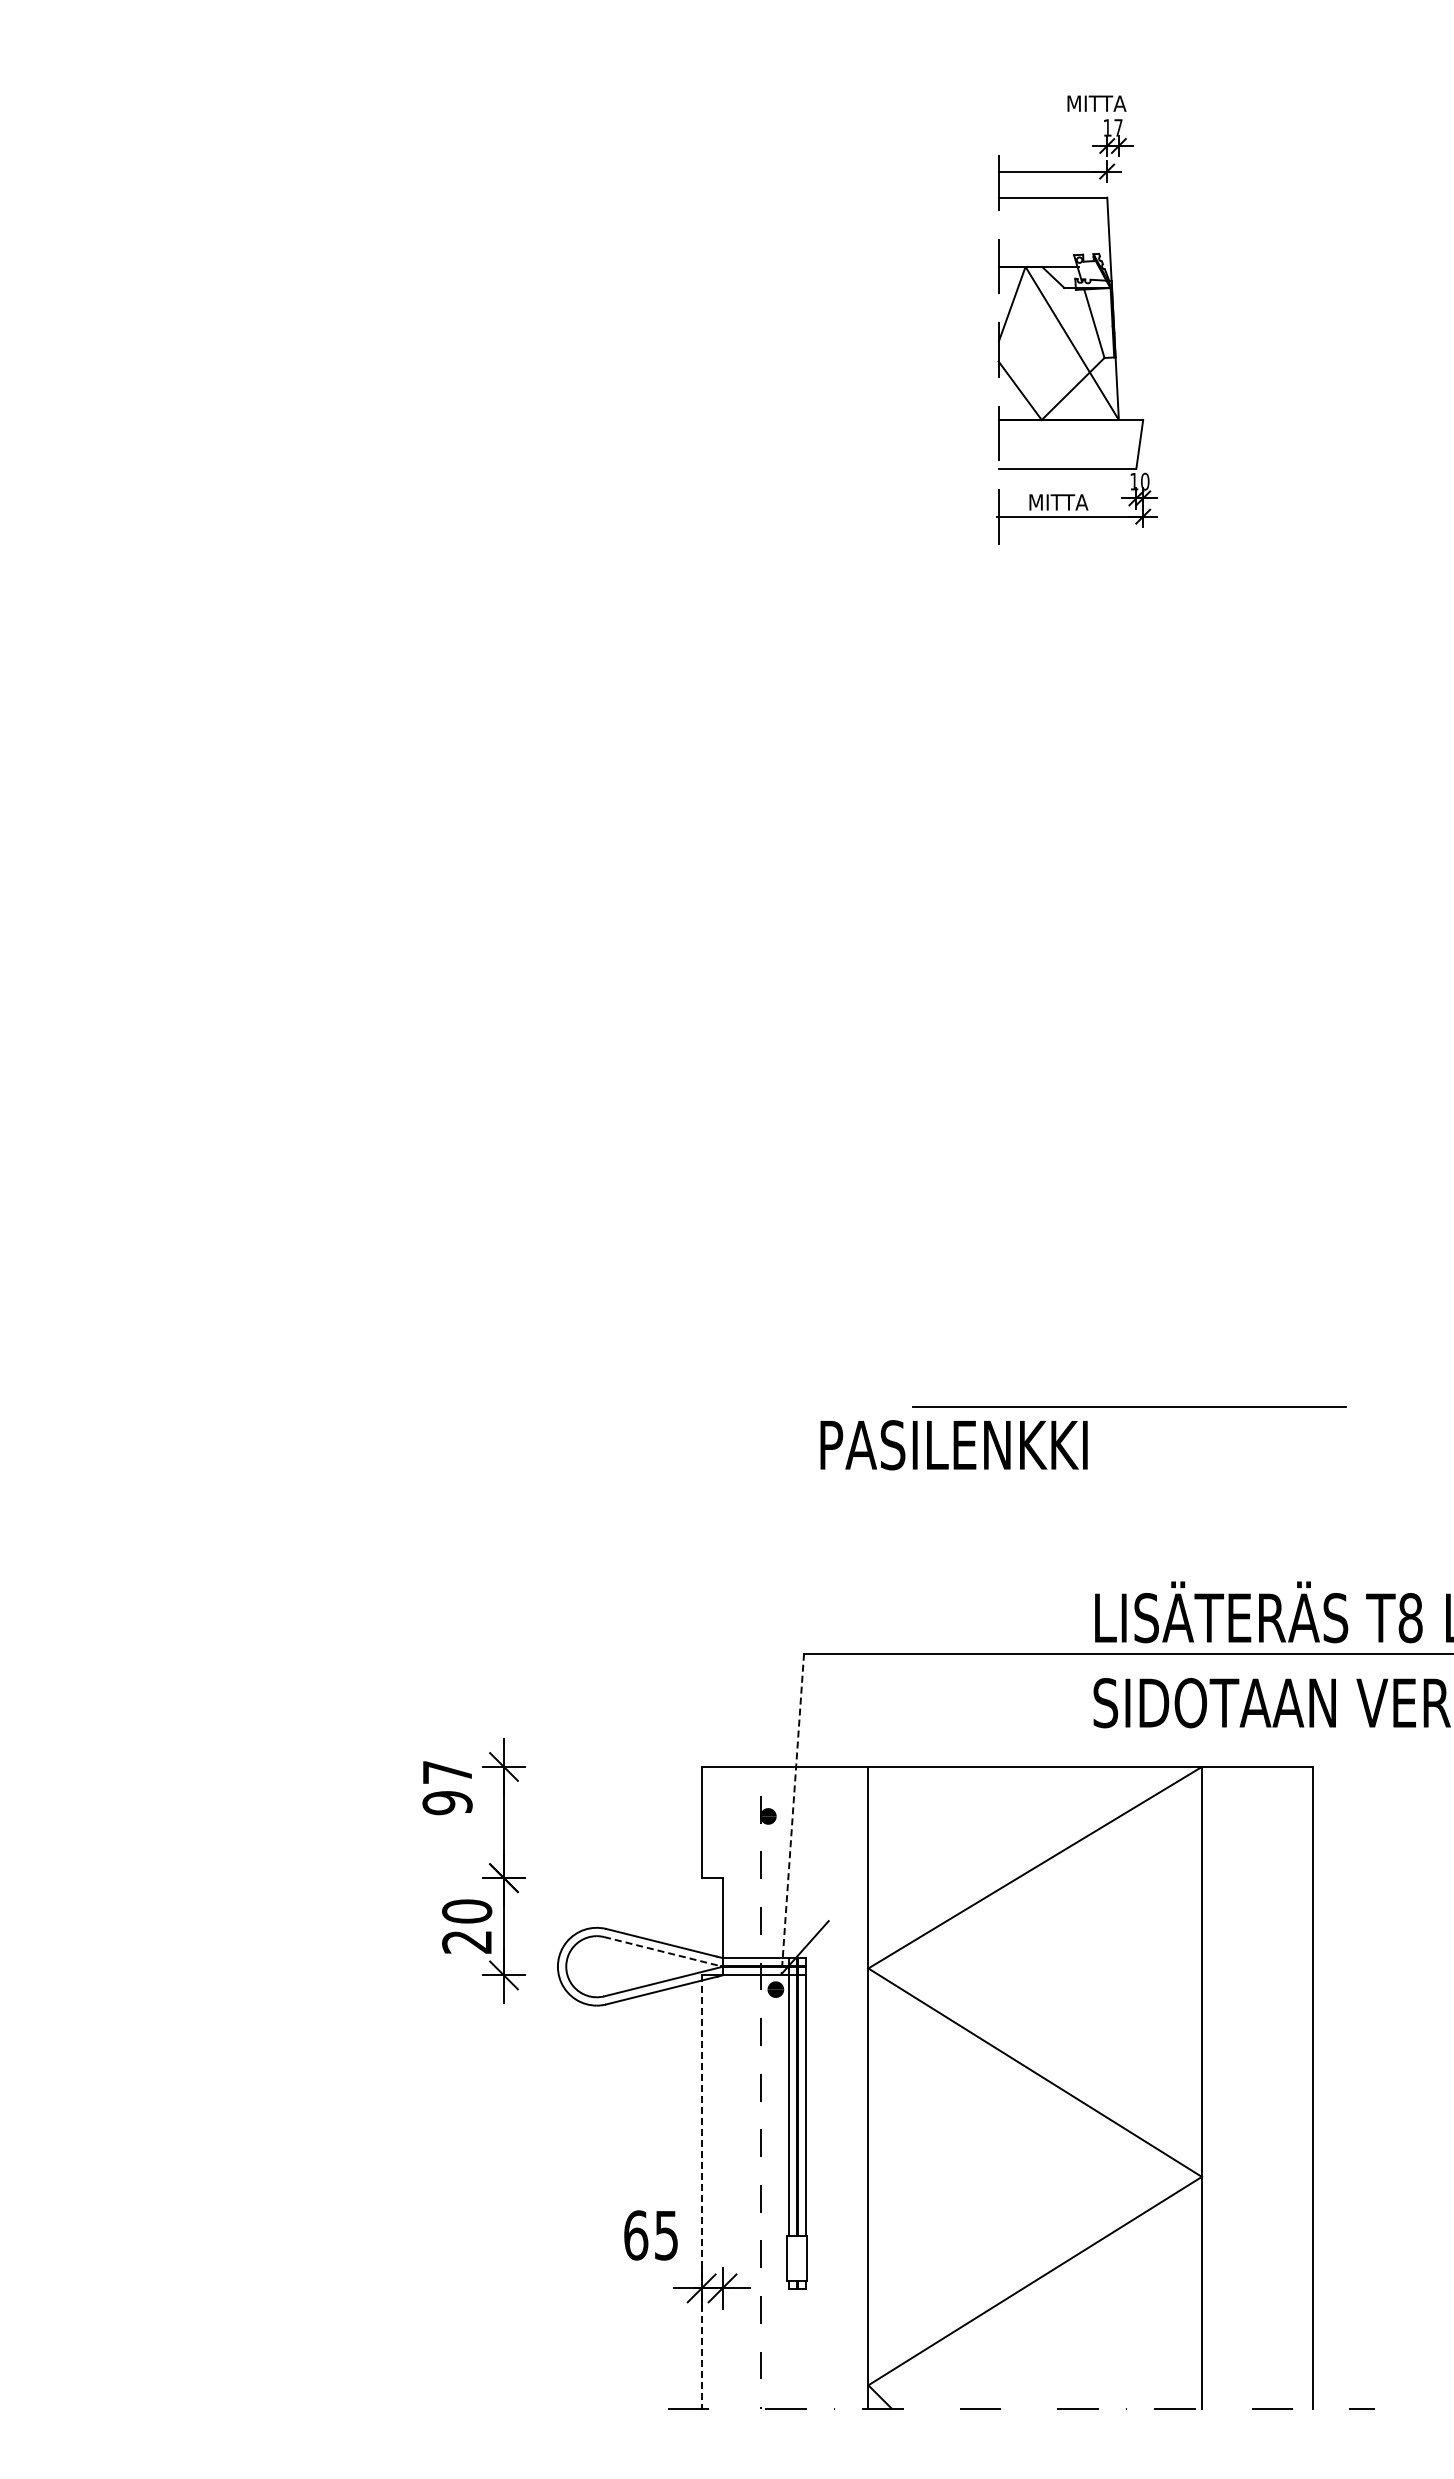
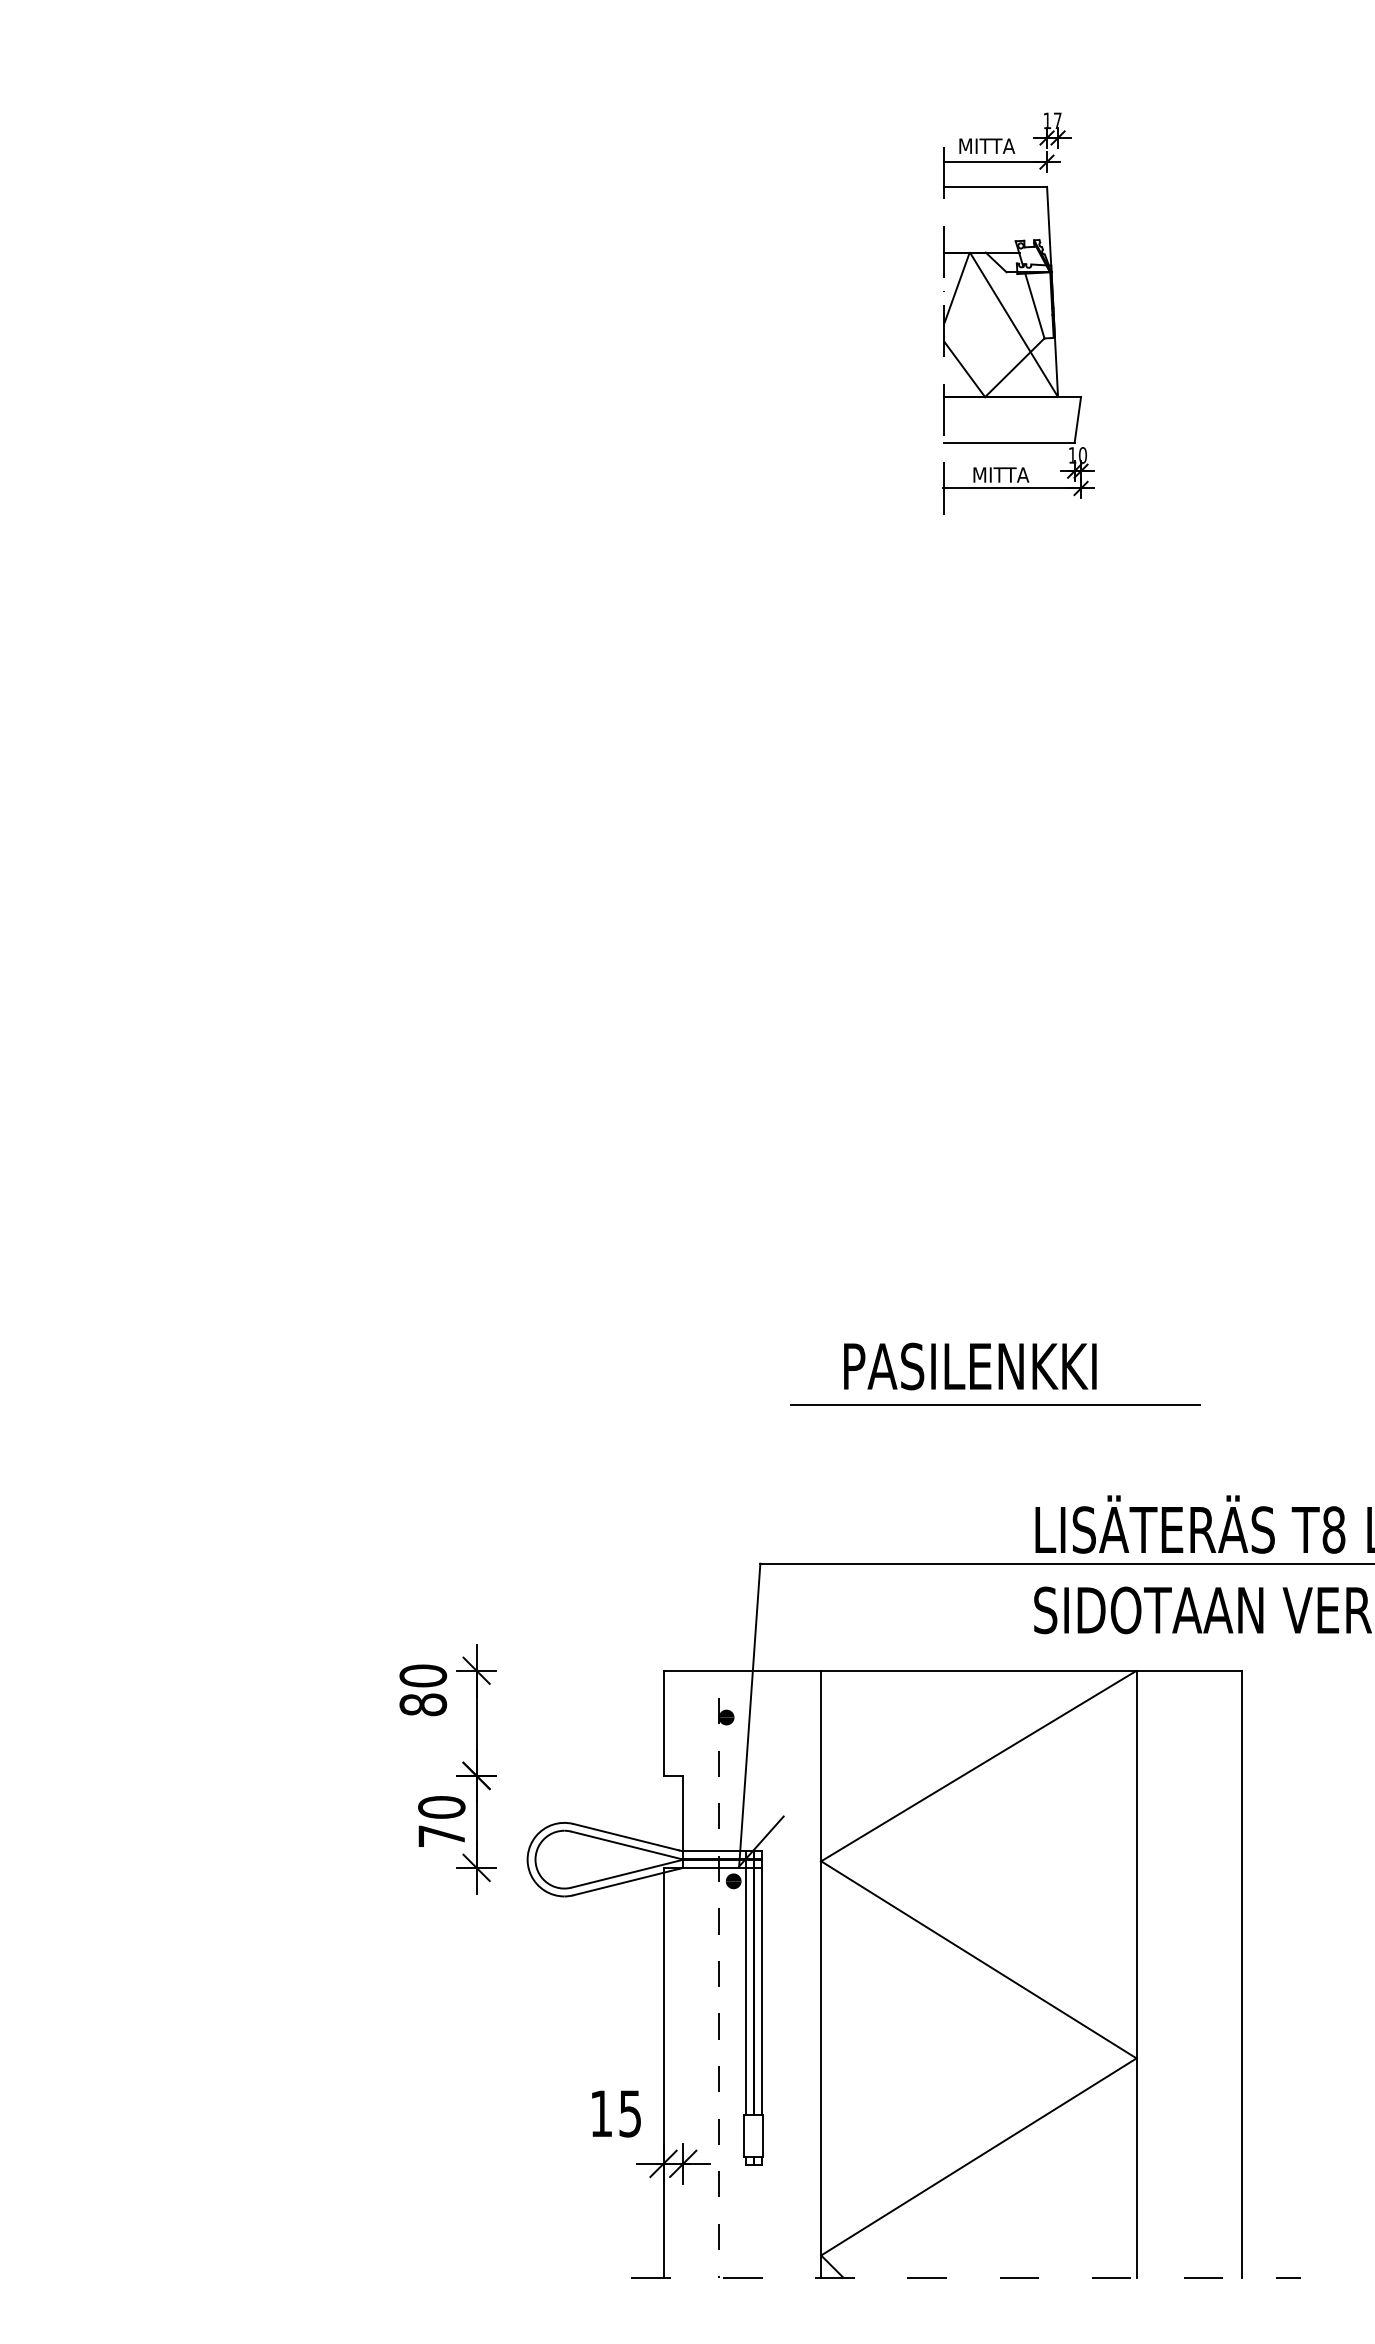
text: (1096, 103) -> (986, 146), moved
line: (1129, 1406) -> (995, 1404), moved
text: (953, 1445) -> (969, 1366), moved
text: (447, 1787) -> (423, 1690), 97 -> 80
line: (792, 1813) -> (749, 1714), dashed -> solid
text: (466, 1941) -> (441, 1835), 20 -> 70
line: (663, 1951) -> (627, 1845), dashed -> solid
line: (701, 2192) -> (663, 2073), dashed -> solid
text: (636, 2235) -> (601, 2113), 65 -> 15

